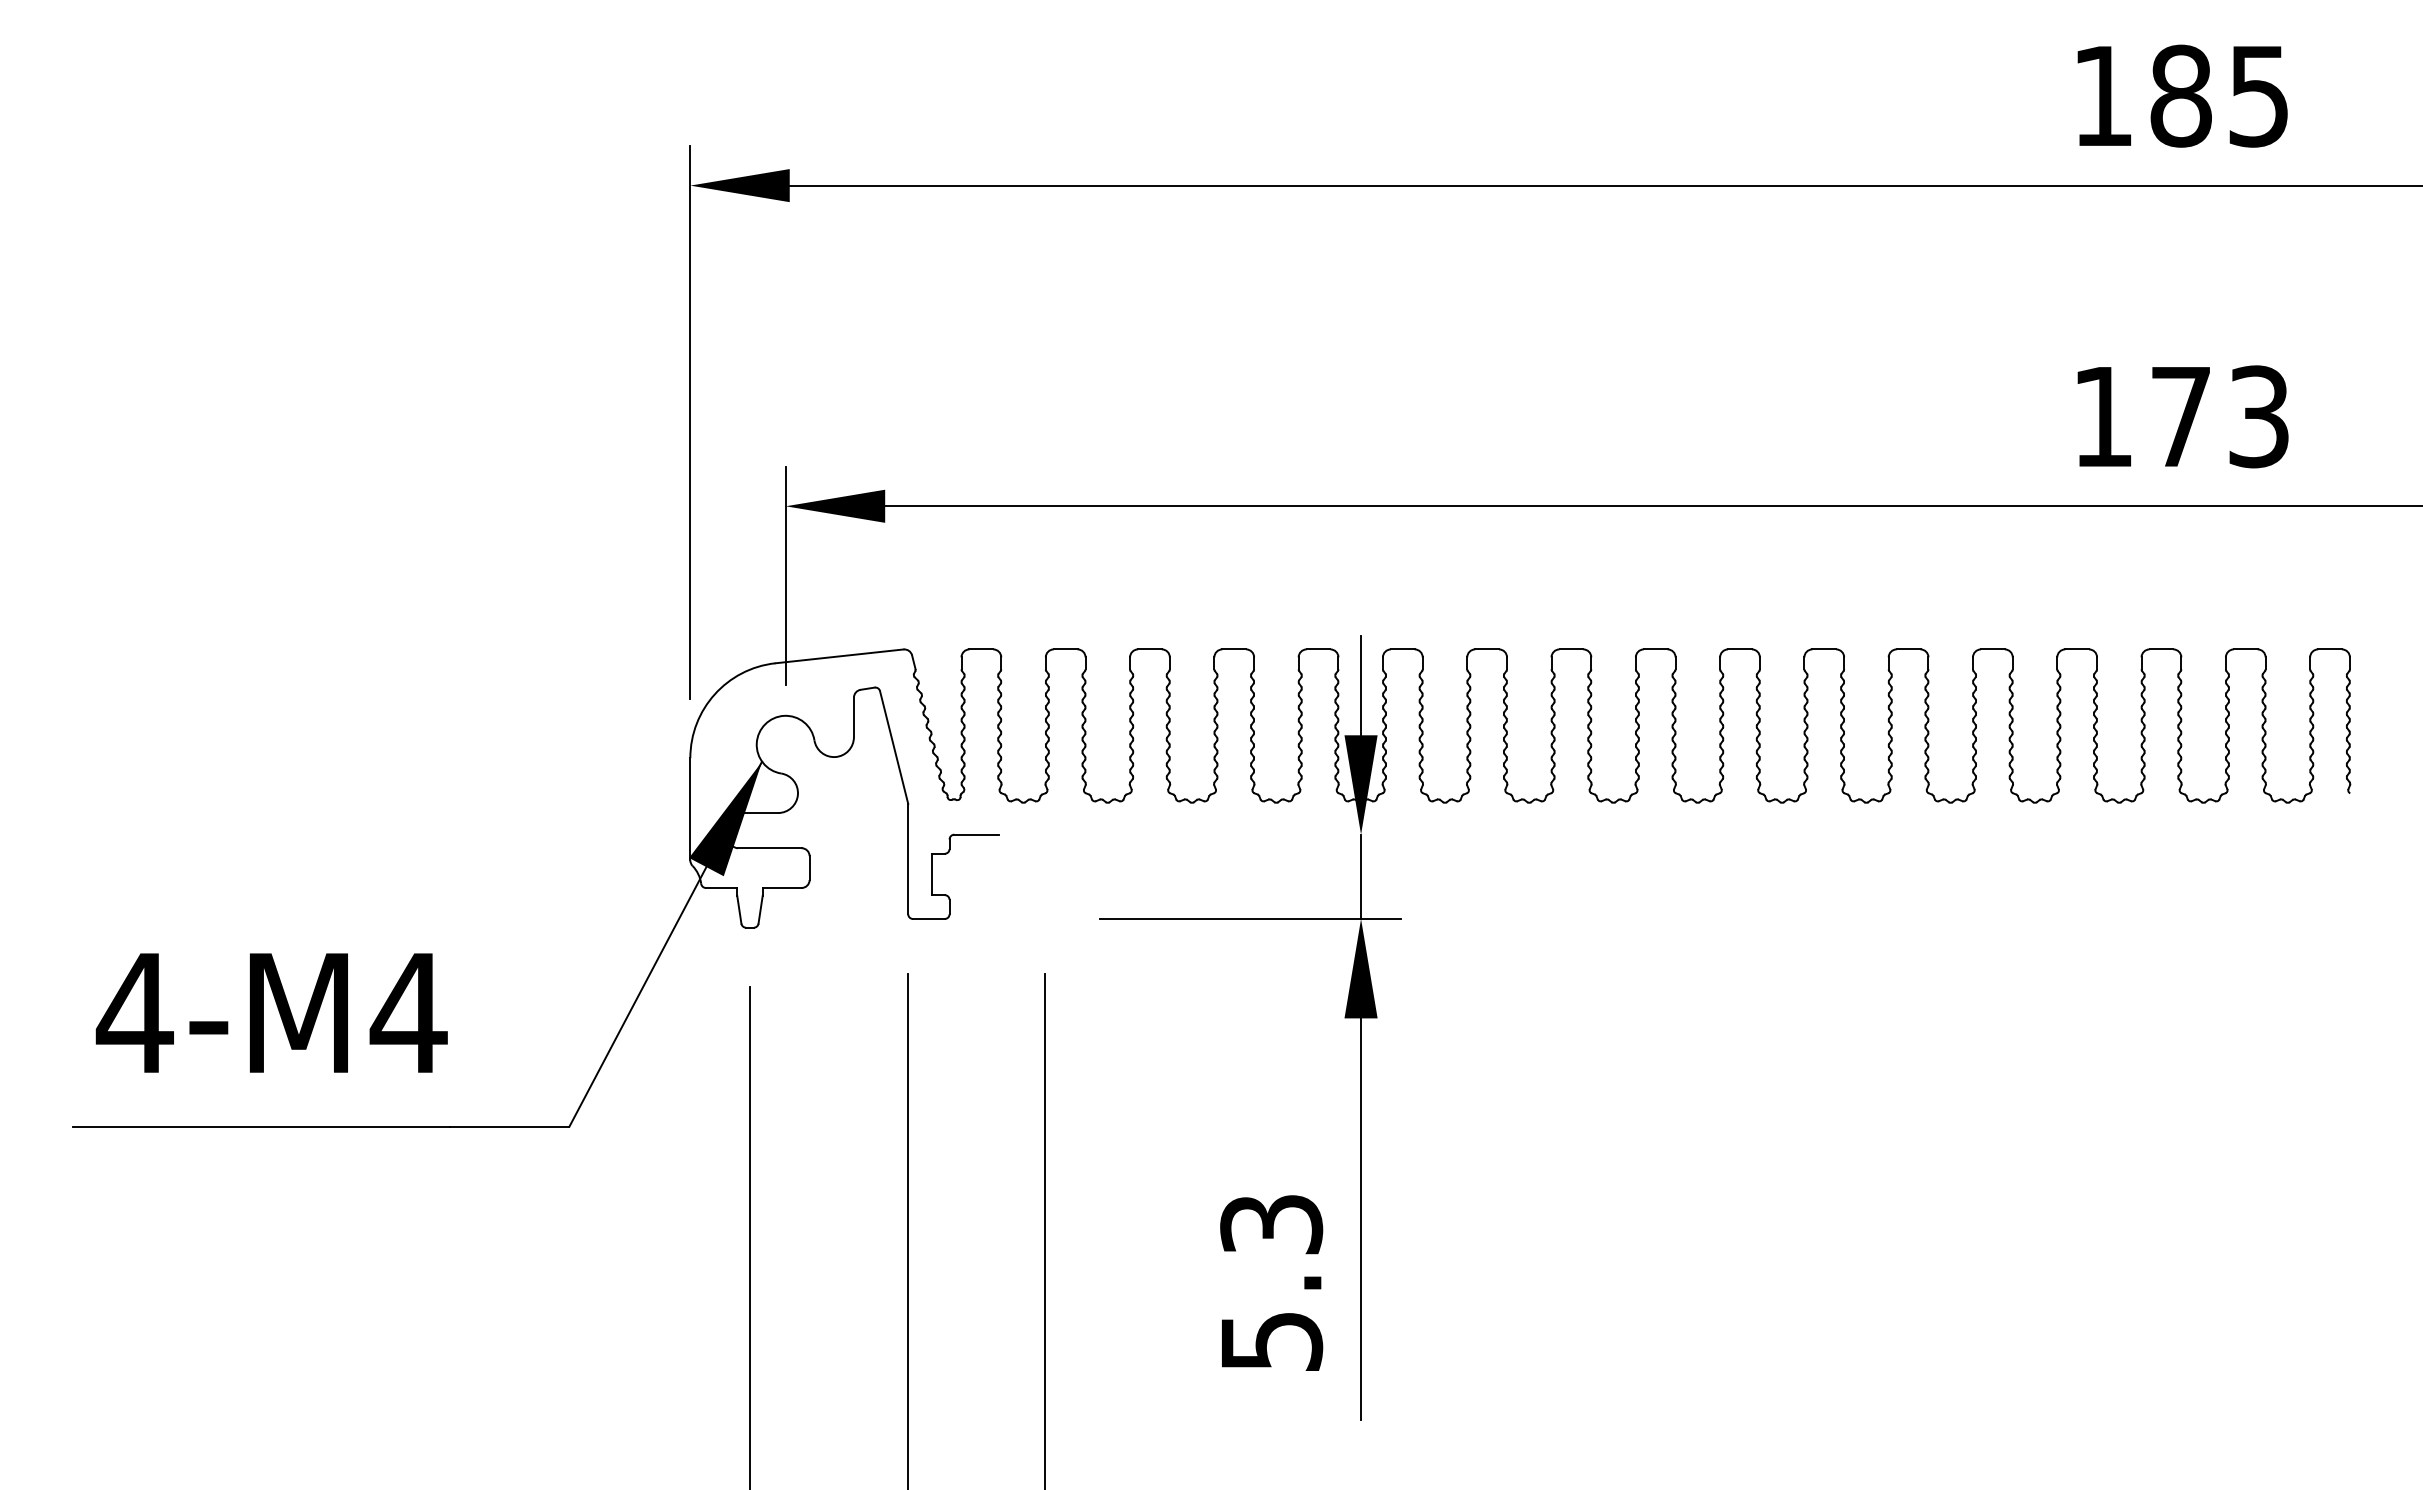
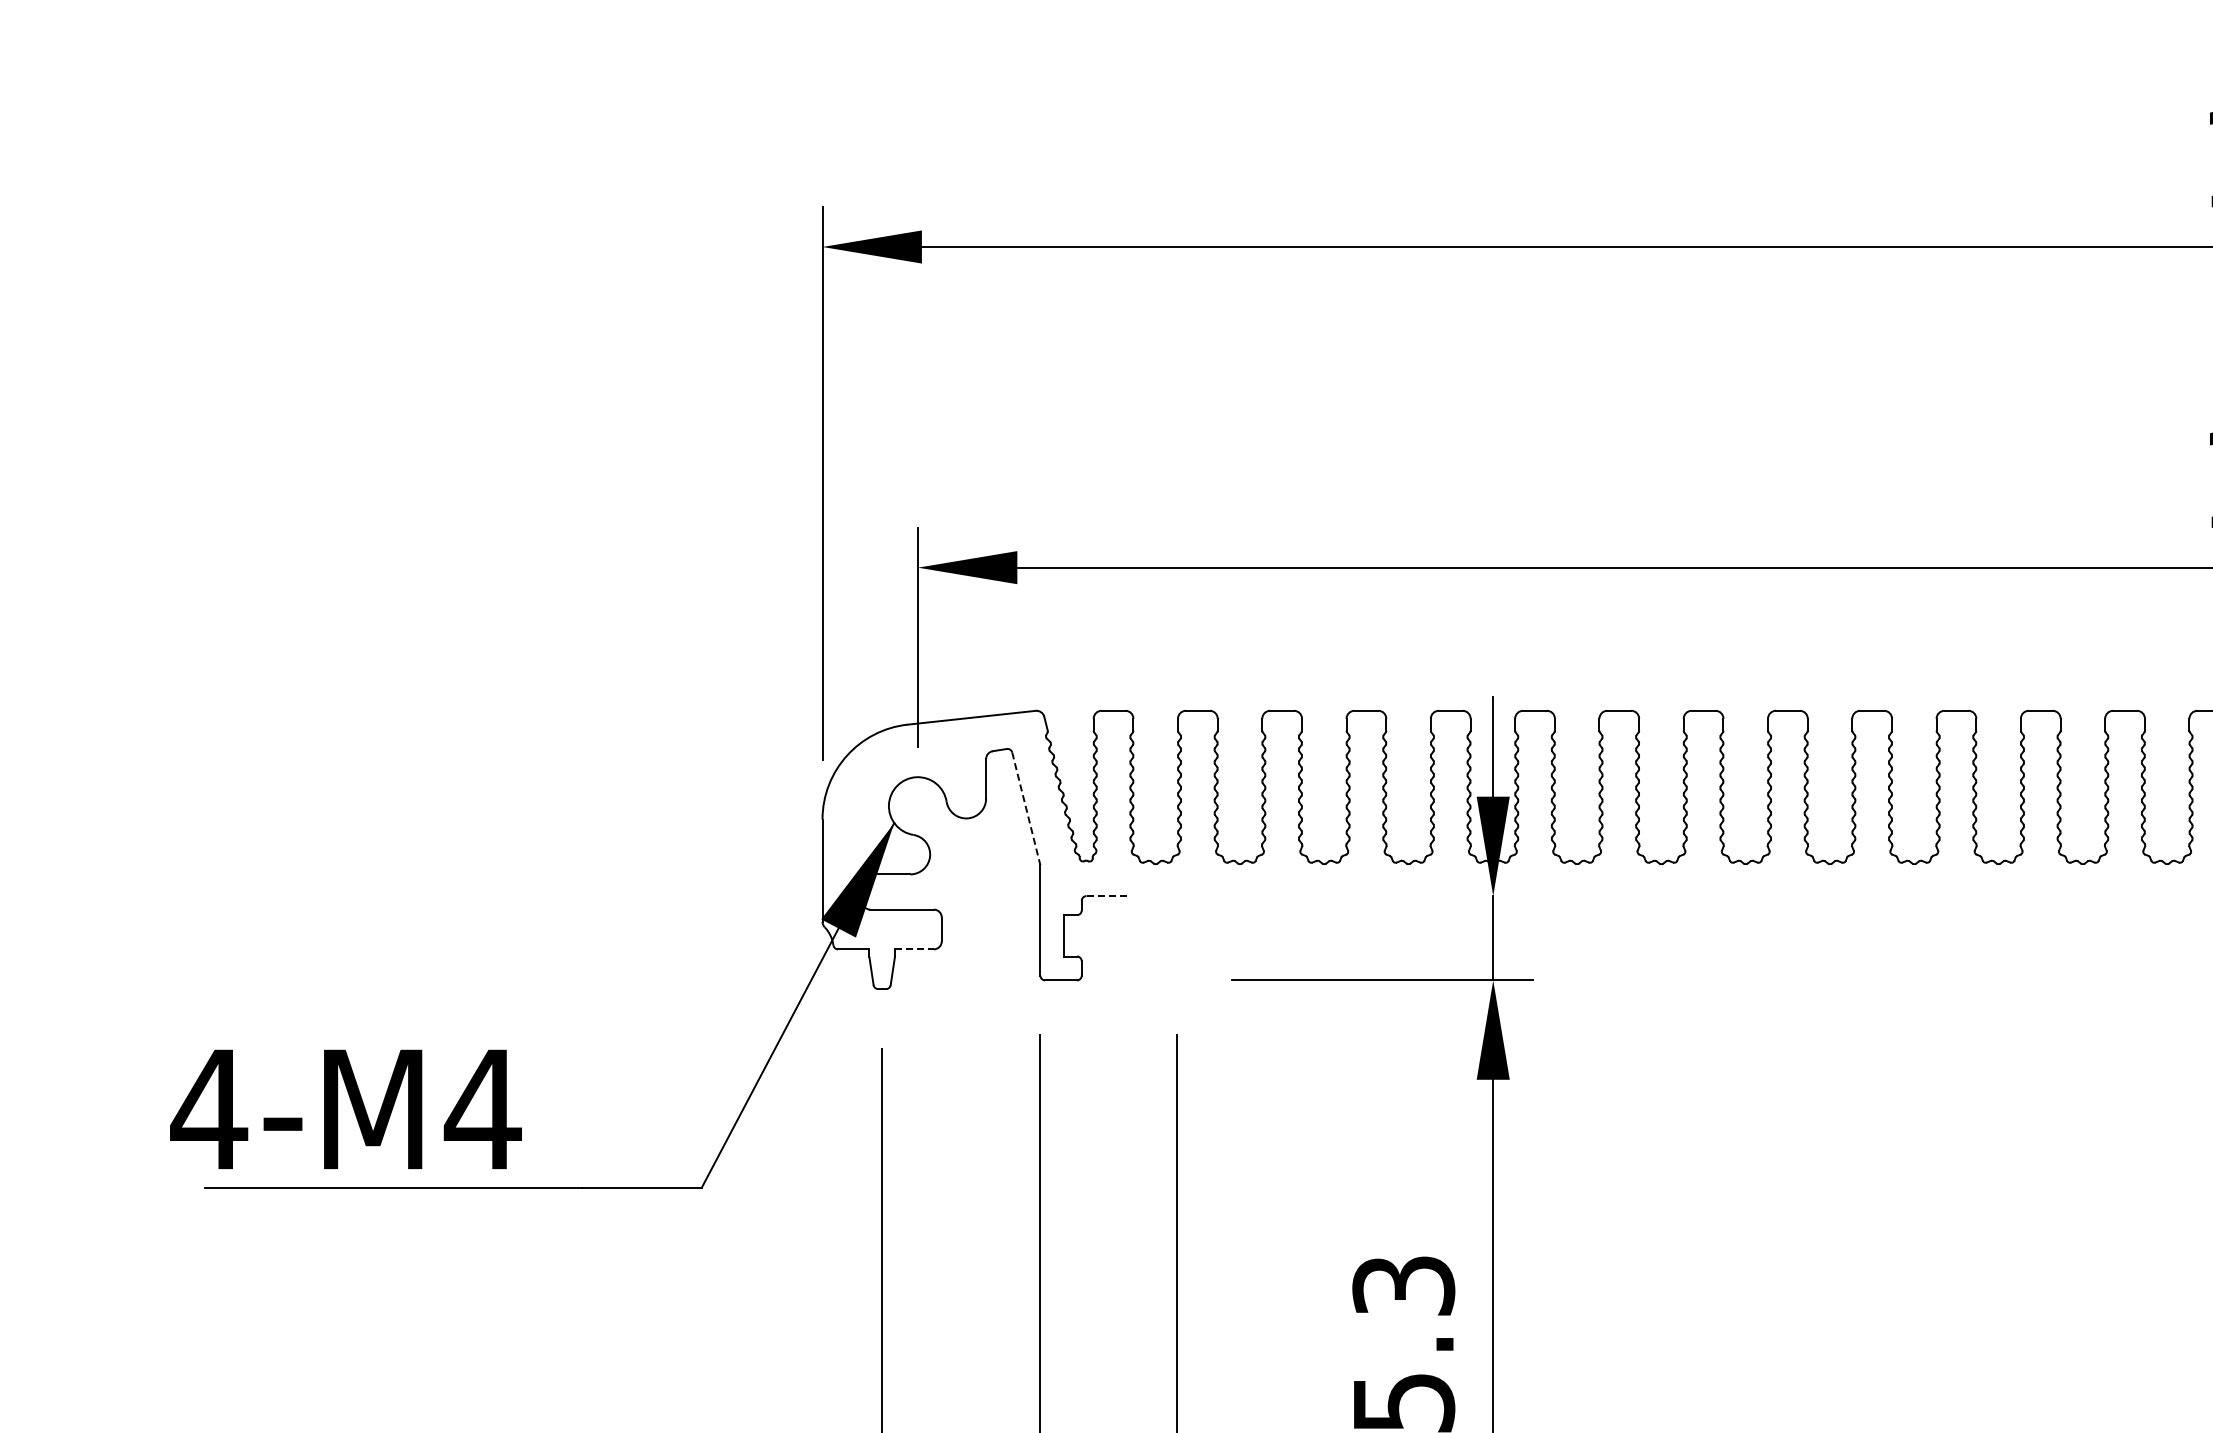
line: (894, 748) -> (1026, 809), solid -> dashed
line: (977, 834) -> (1109, 895), solid -> dashed
line: (782, 887) -> (914, 948), solid -> dashed
text: (271, 1012) -> (345, 1108), moved

